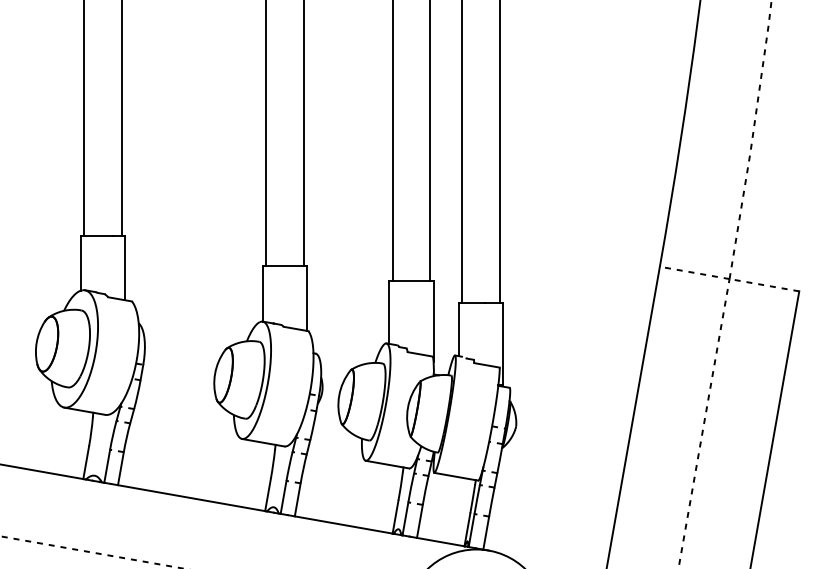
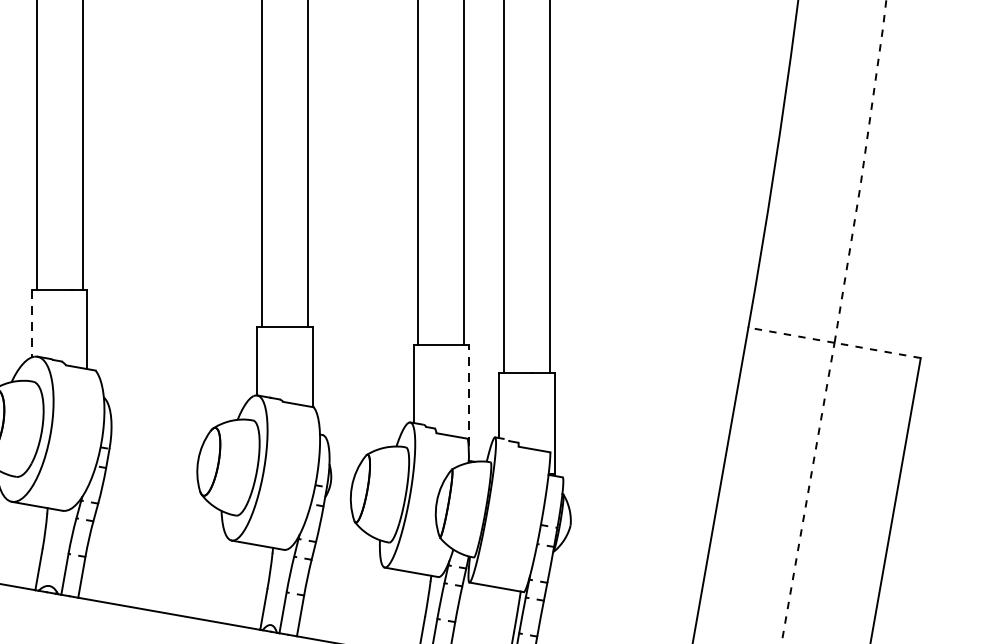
line: (80, 264) -> (31, 324), solid -> dashed
line: (433, 321) -> (468, 395), solid -> dashed

